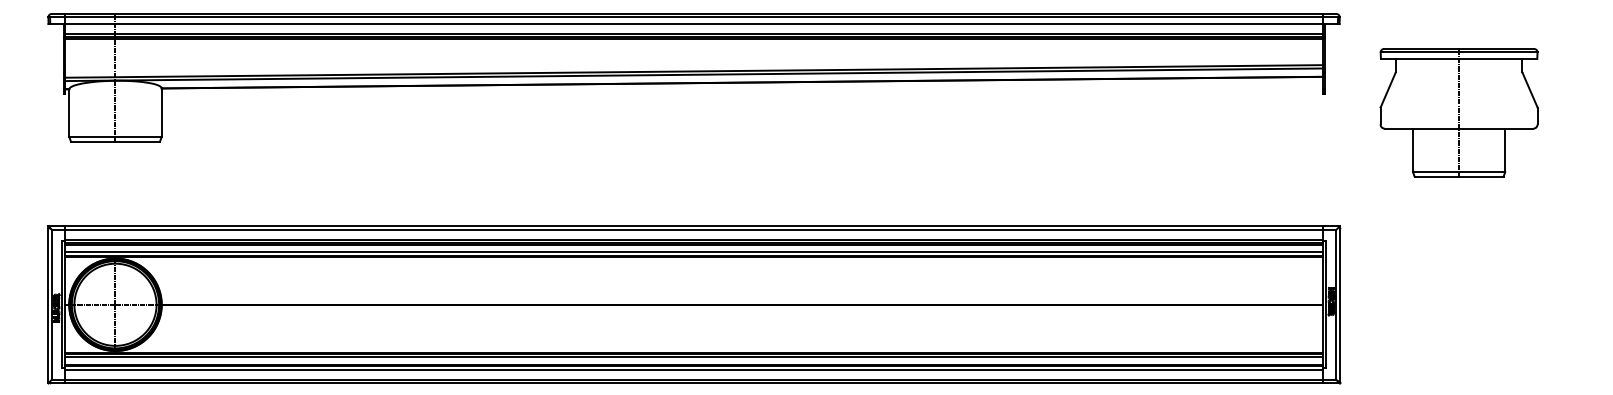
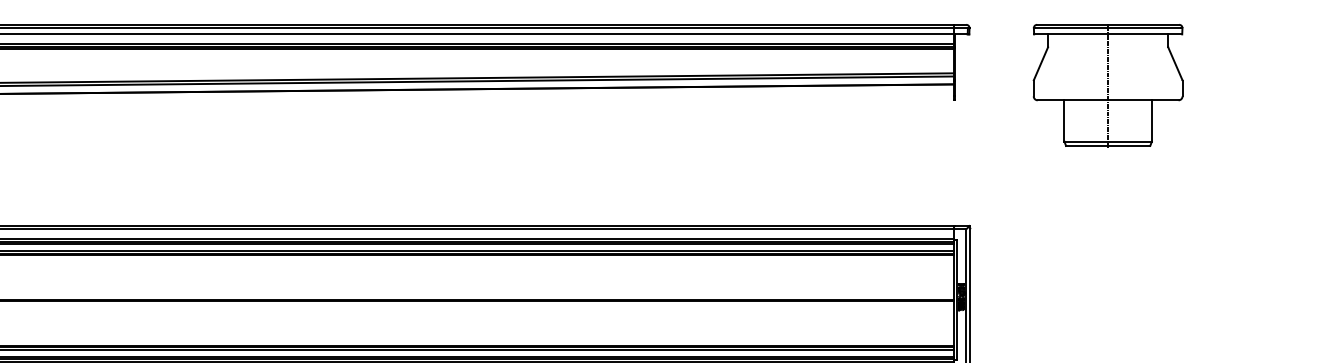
part: (1458, 112) -> (1107, 85), moved

